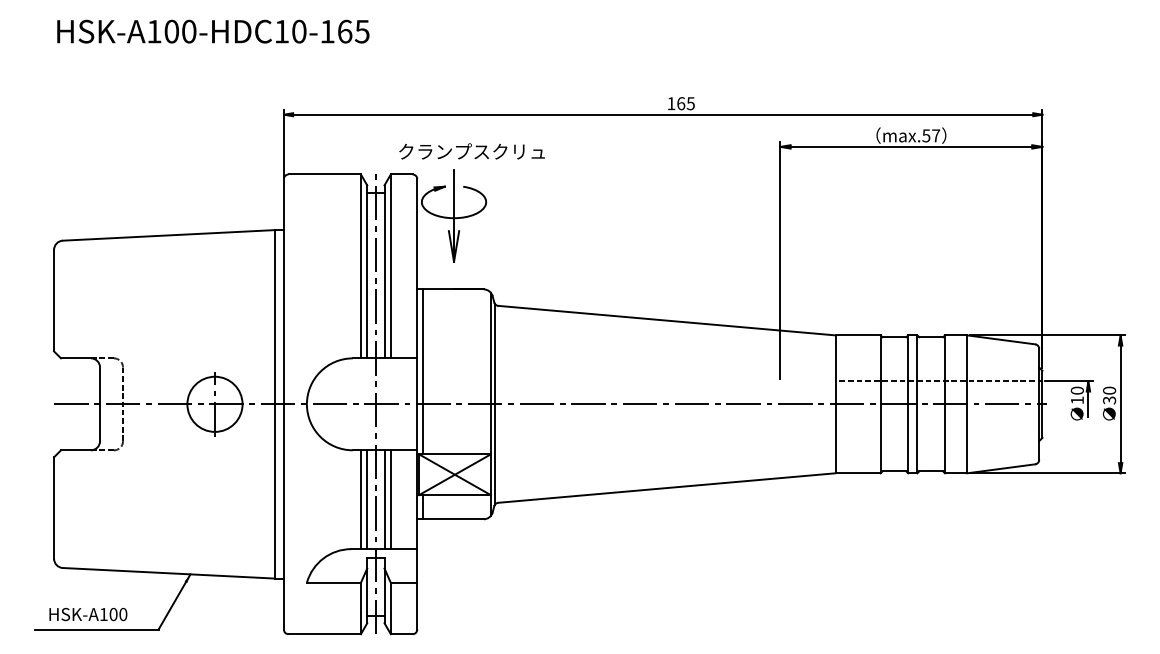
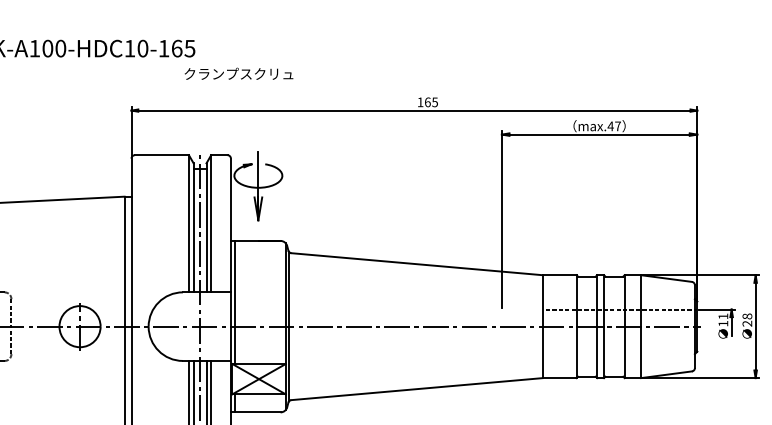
text: (926, 135) -> (610, 126), max.57 -> max.47
text: (471, 151) -> (238, 73), moved
text: (1076, 390) -> (722, 316), 10 -> 11
text: (1109, 395) -> (747, 320), 30 -> 28

